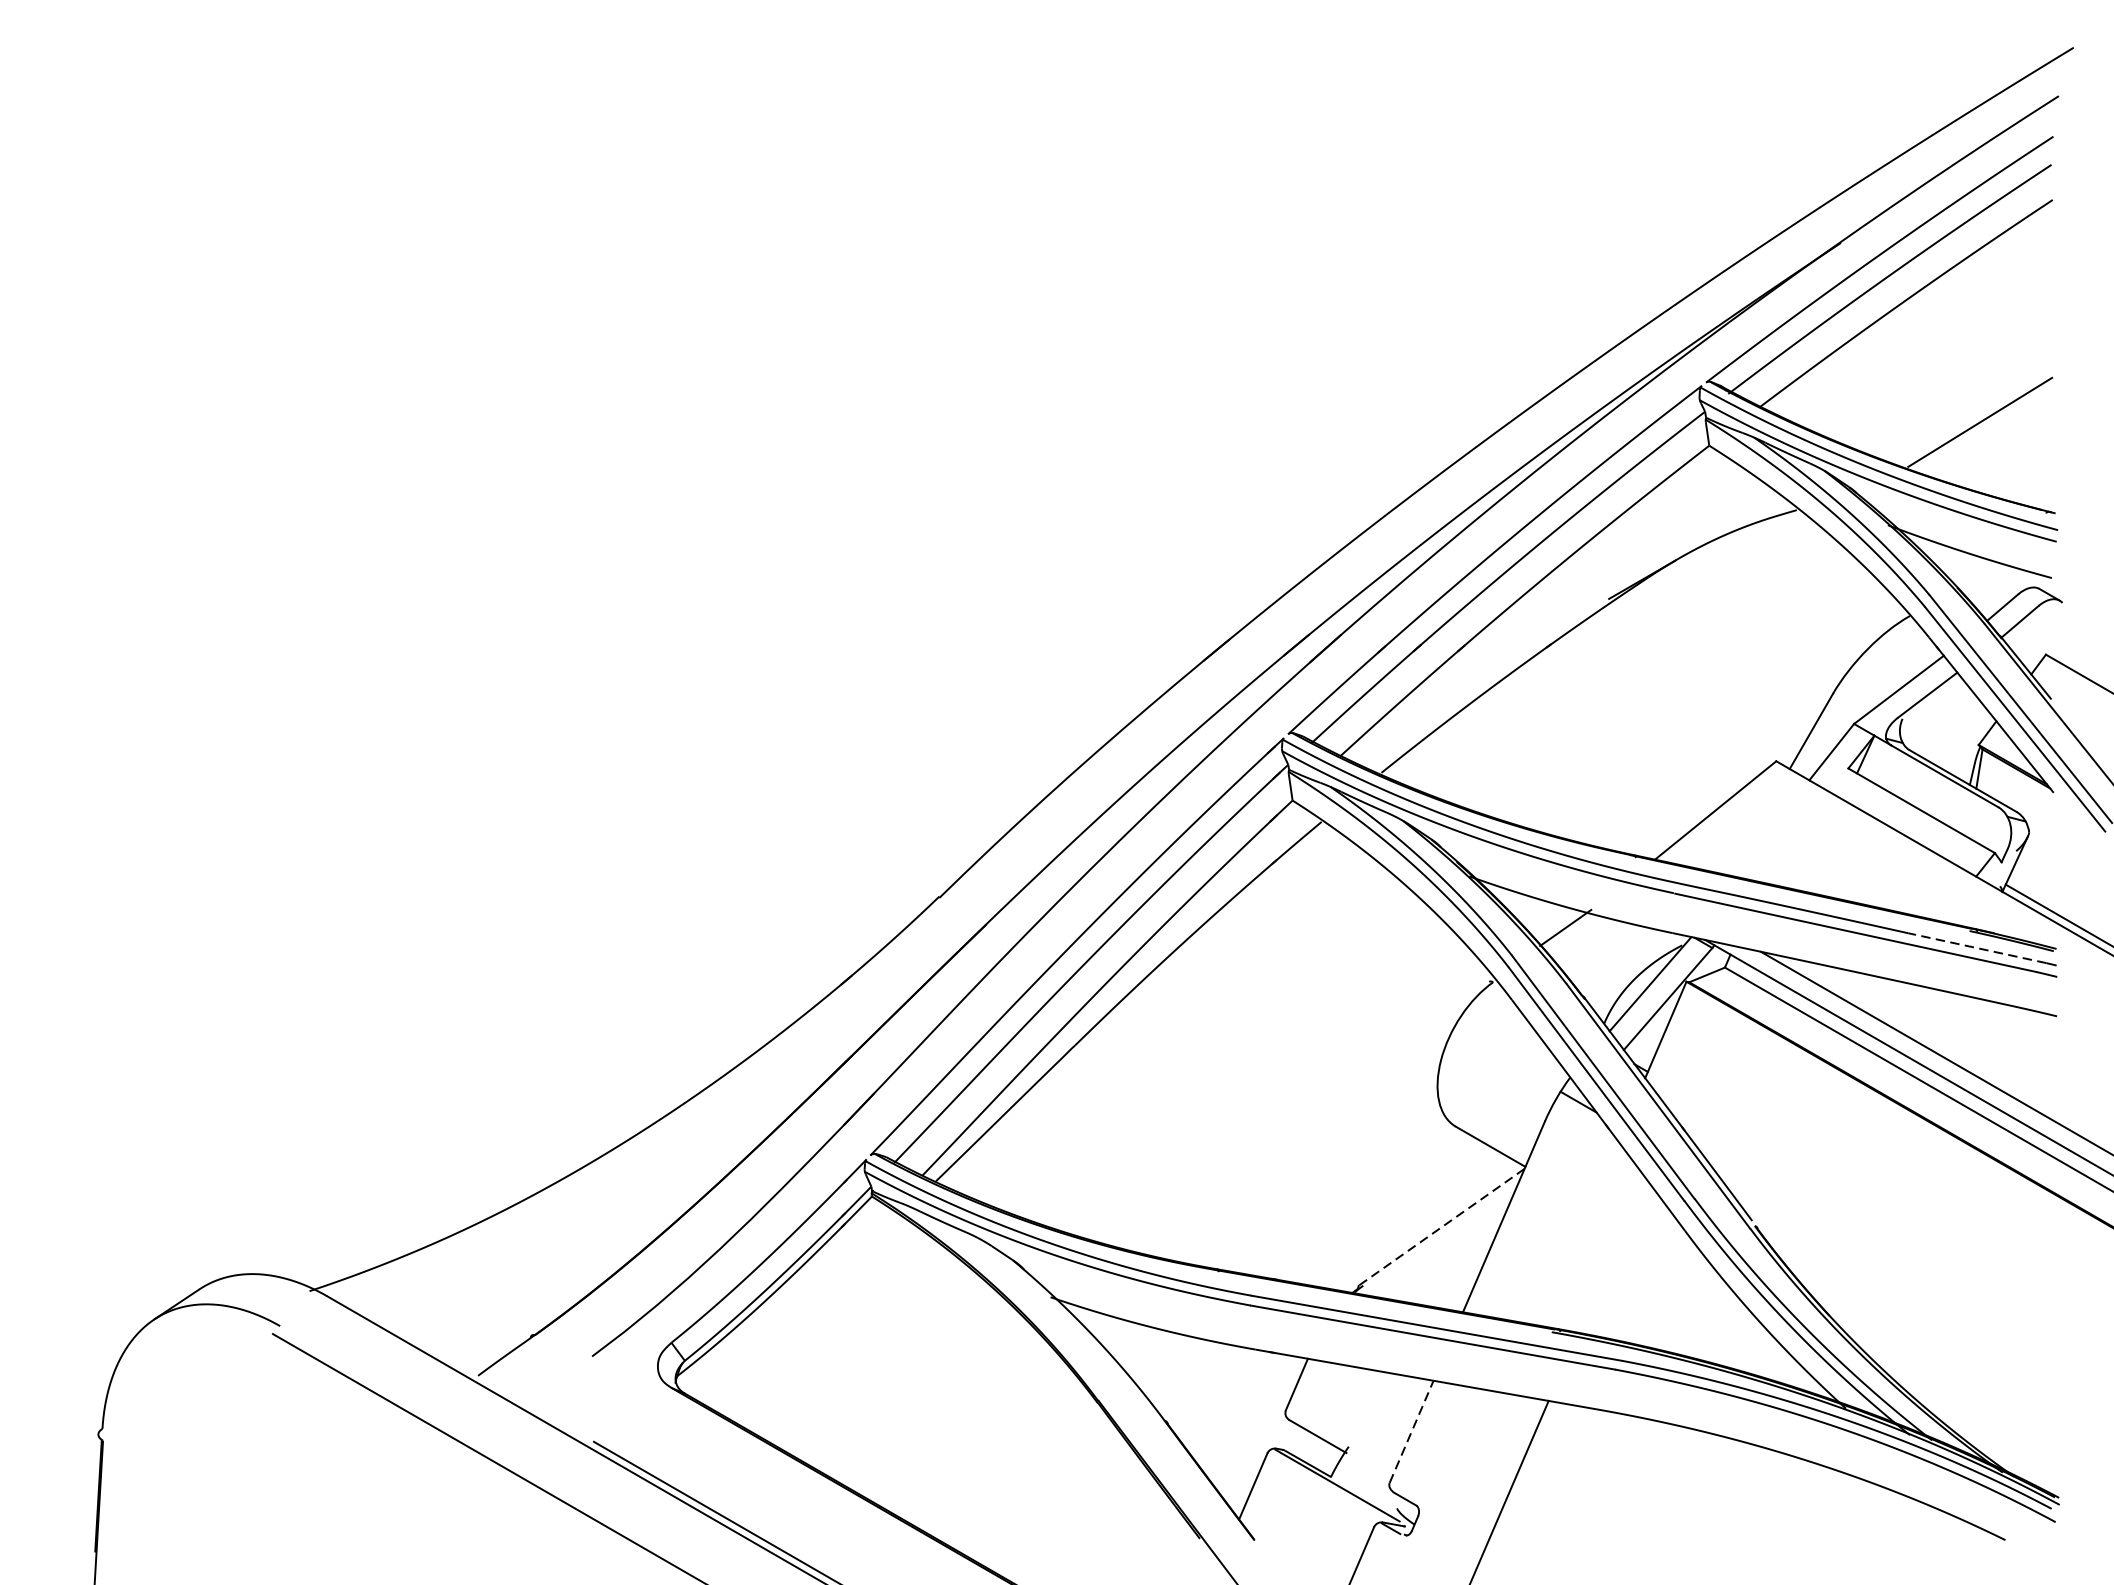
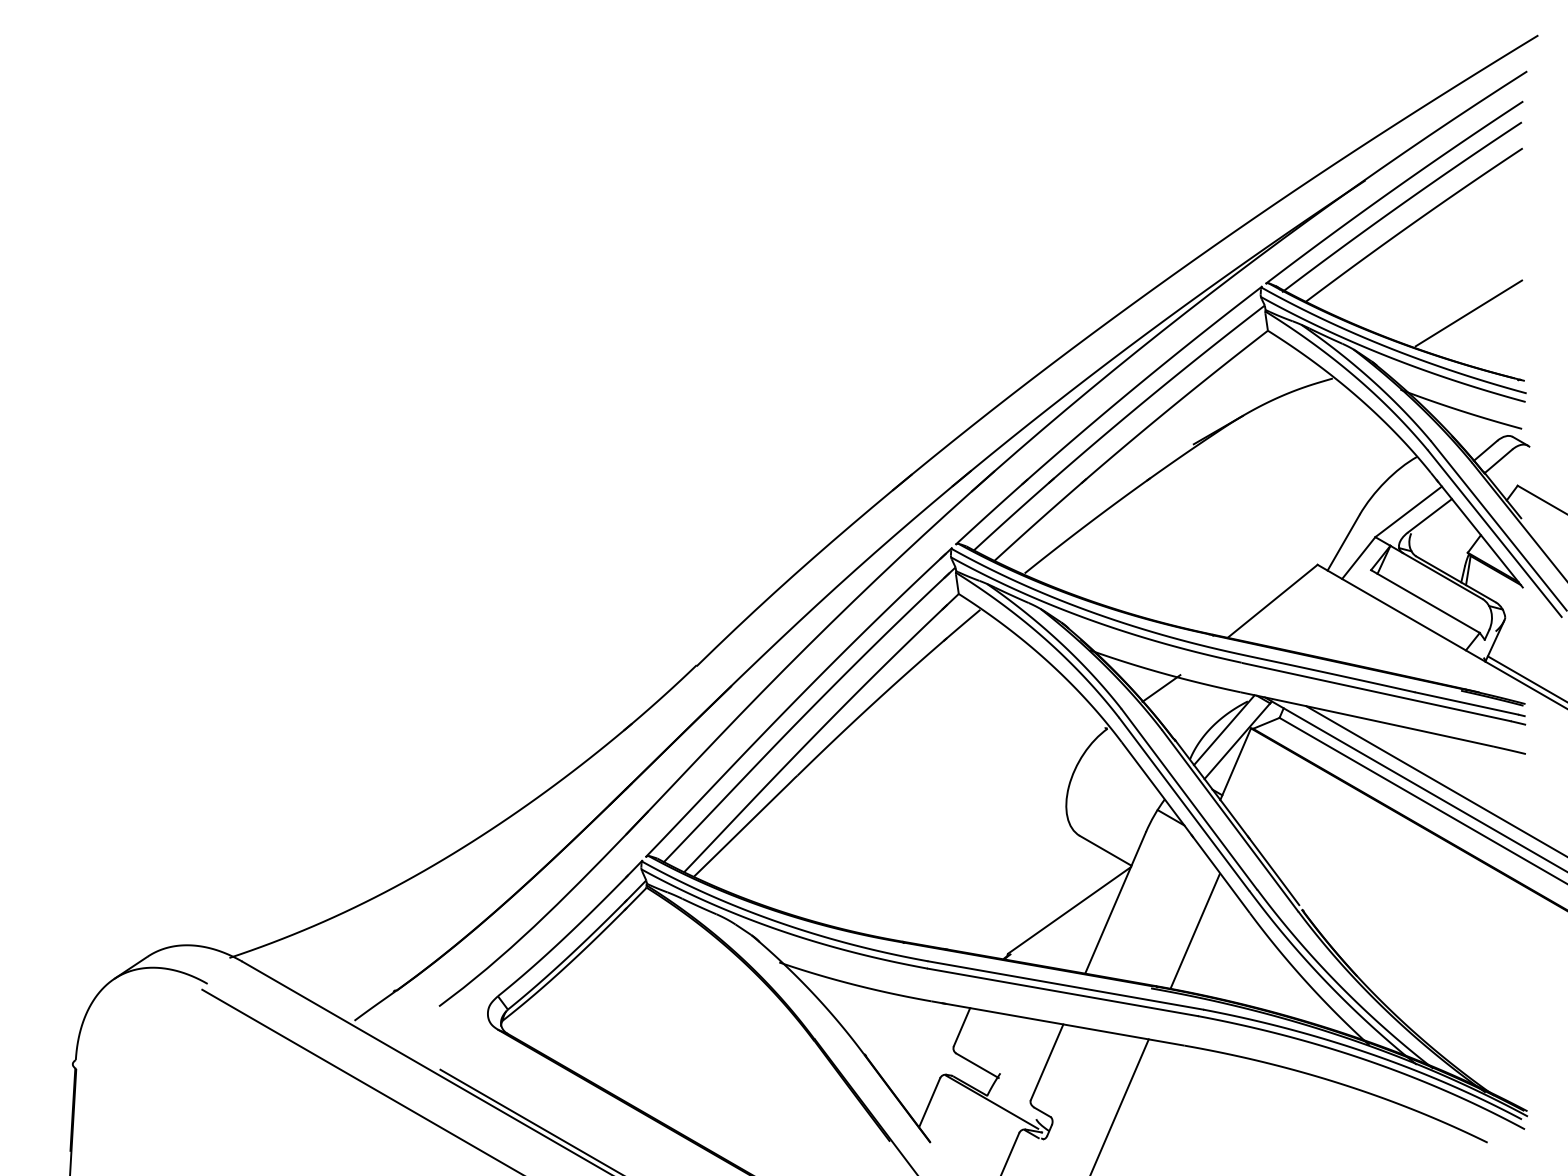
line: (1976, 948) -> (1466, 703), dashed -> solid
line: (1441, 1227) -> (1069, 910), dashed -> solid
line: (1610, 1255) -> (1194, 931), added
line: (1412, 1430) -> (1047, 1061), dashed -> solid

